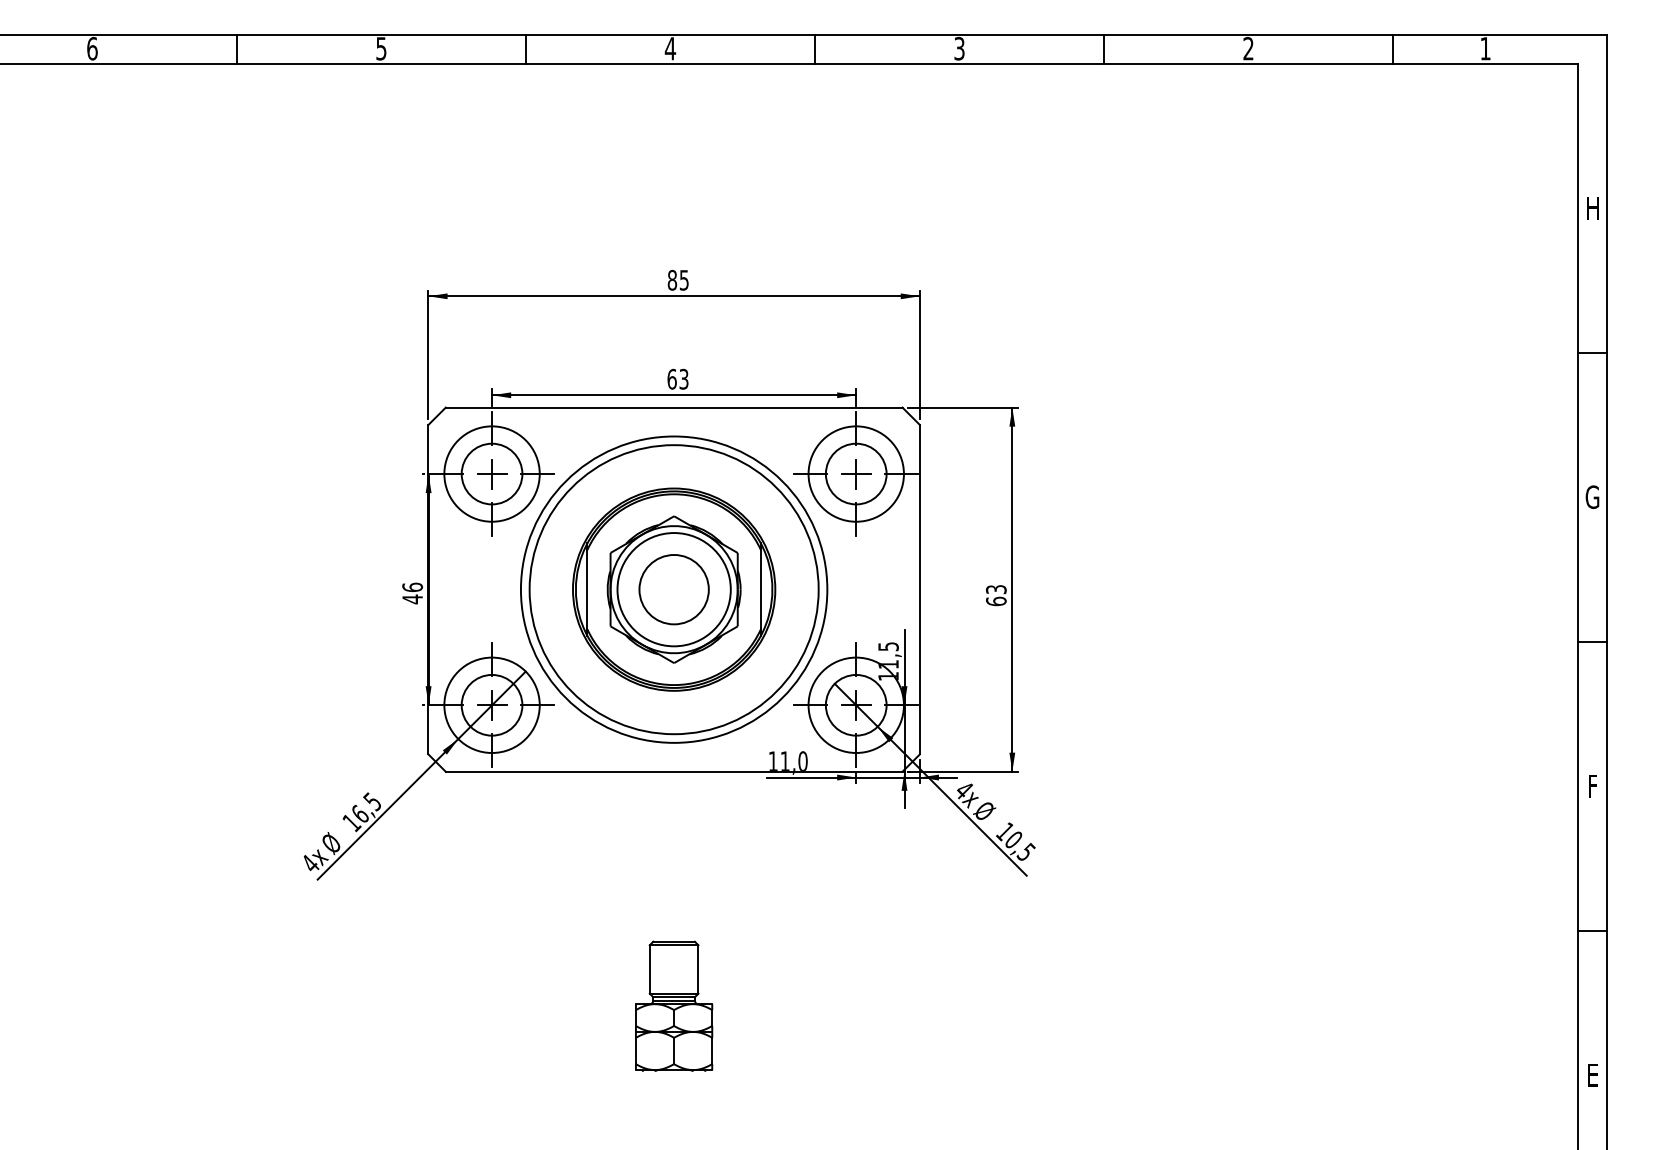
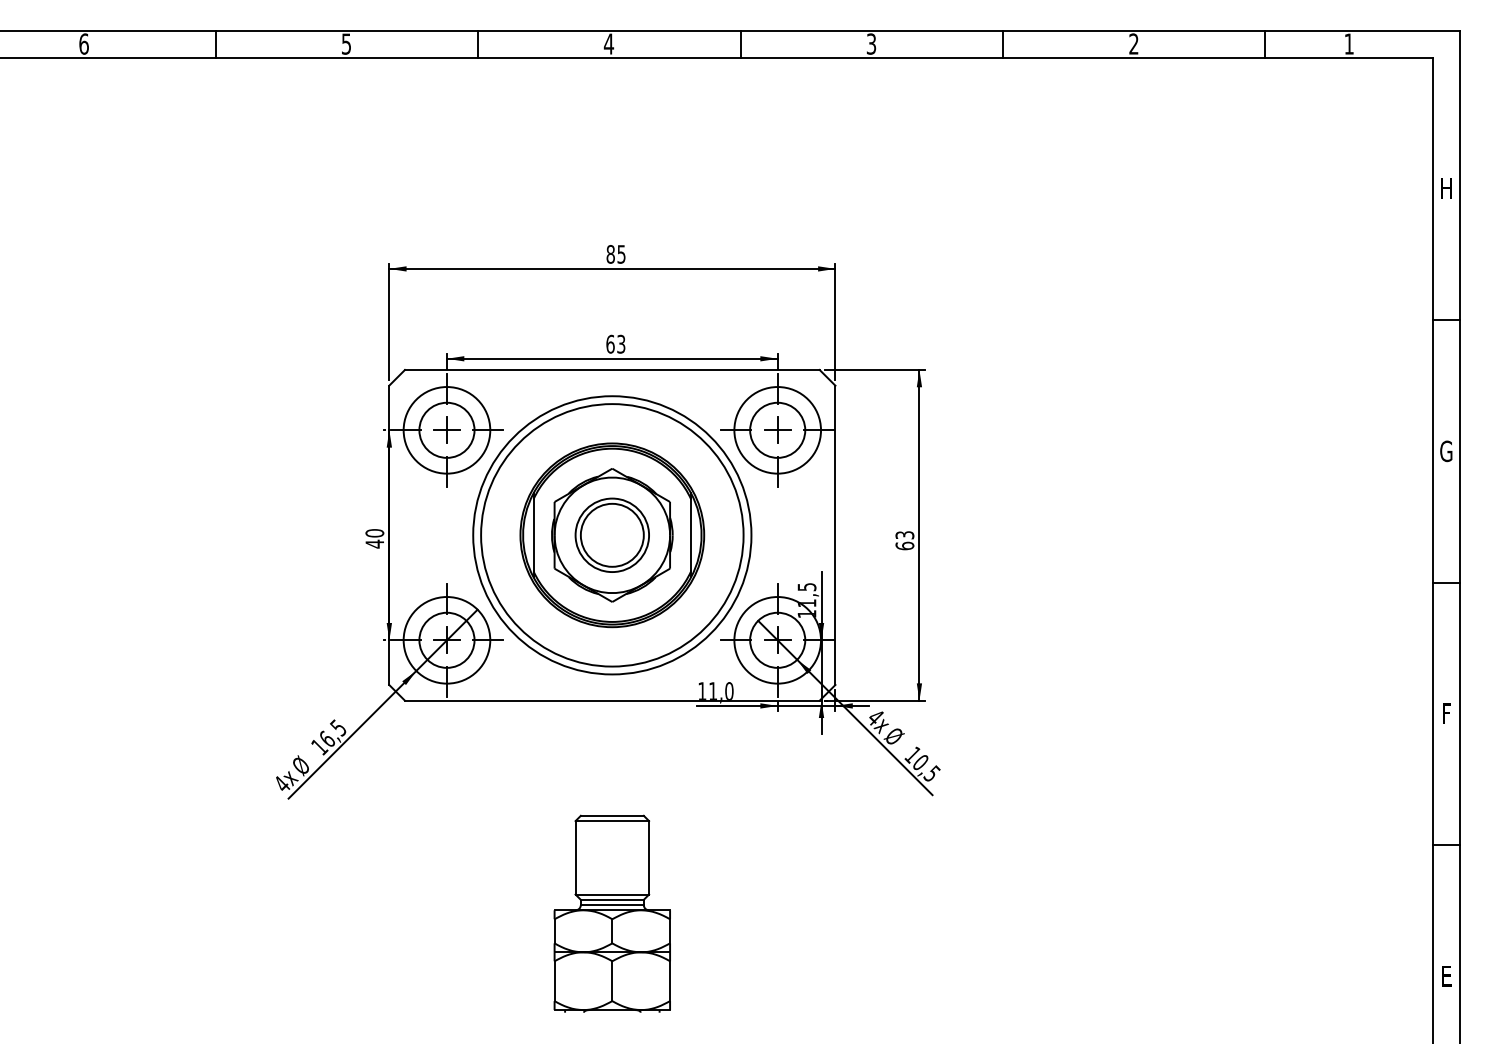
text: (412, 587) -> (374, 533), 46 -> 40
circle: (673, 589) -> (611, 535), size x0.71
part: (673, 1006) -> (611, 913), size x1.67

